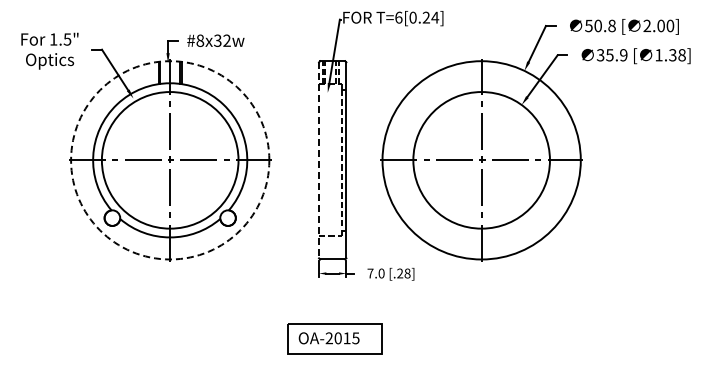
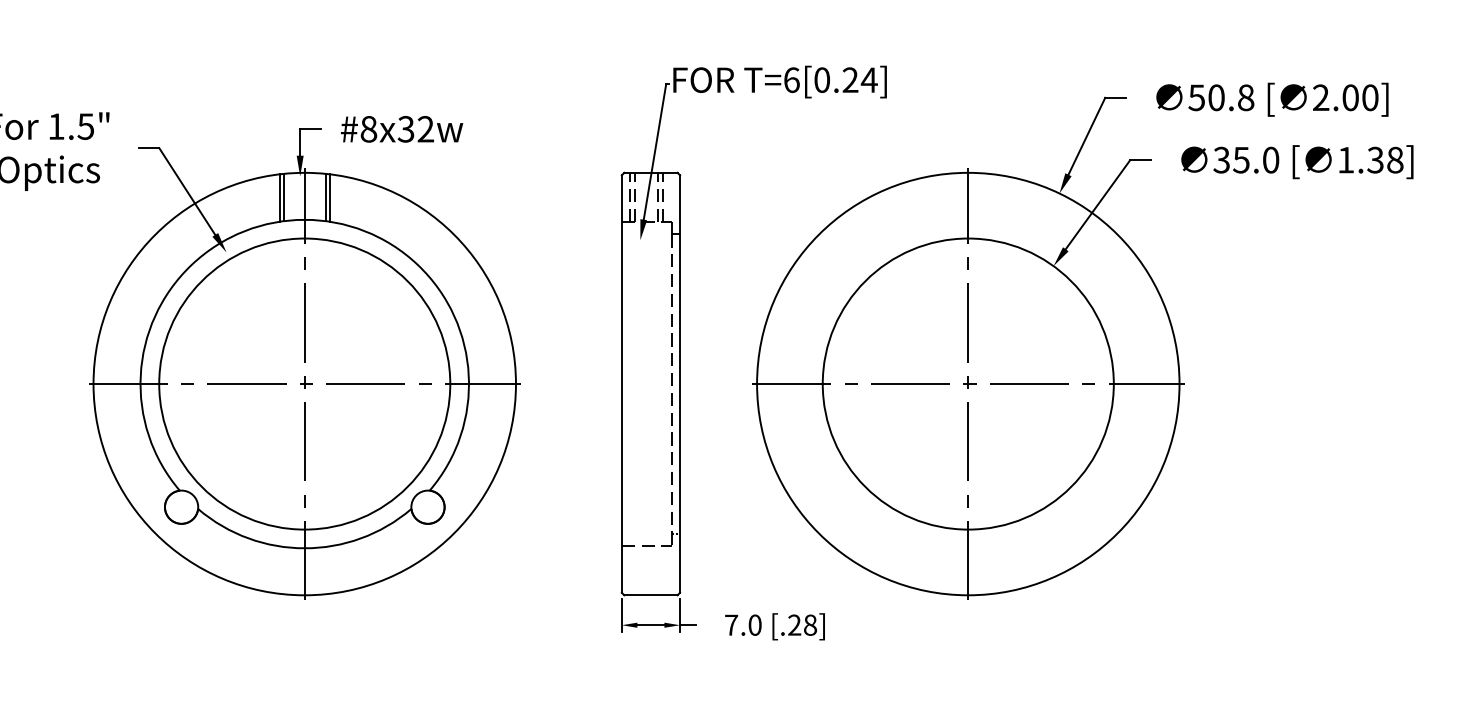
text: (623, 55) -> (1270, 160), 35.9 -> 35.0
circle: (170, 160) -> (305, 384), dashed -> solid
line: (319, 160) -> (622, 384), dashed -> solid

